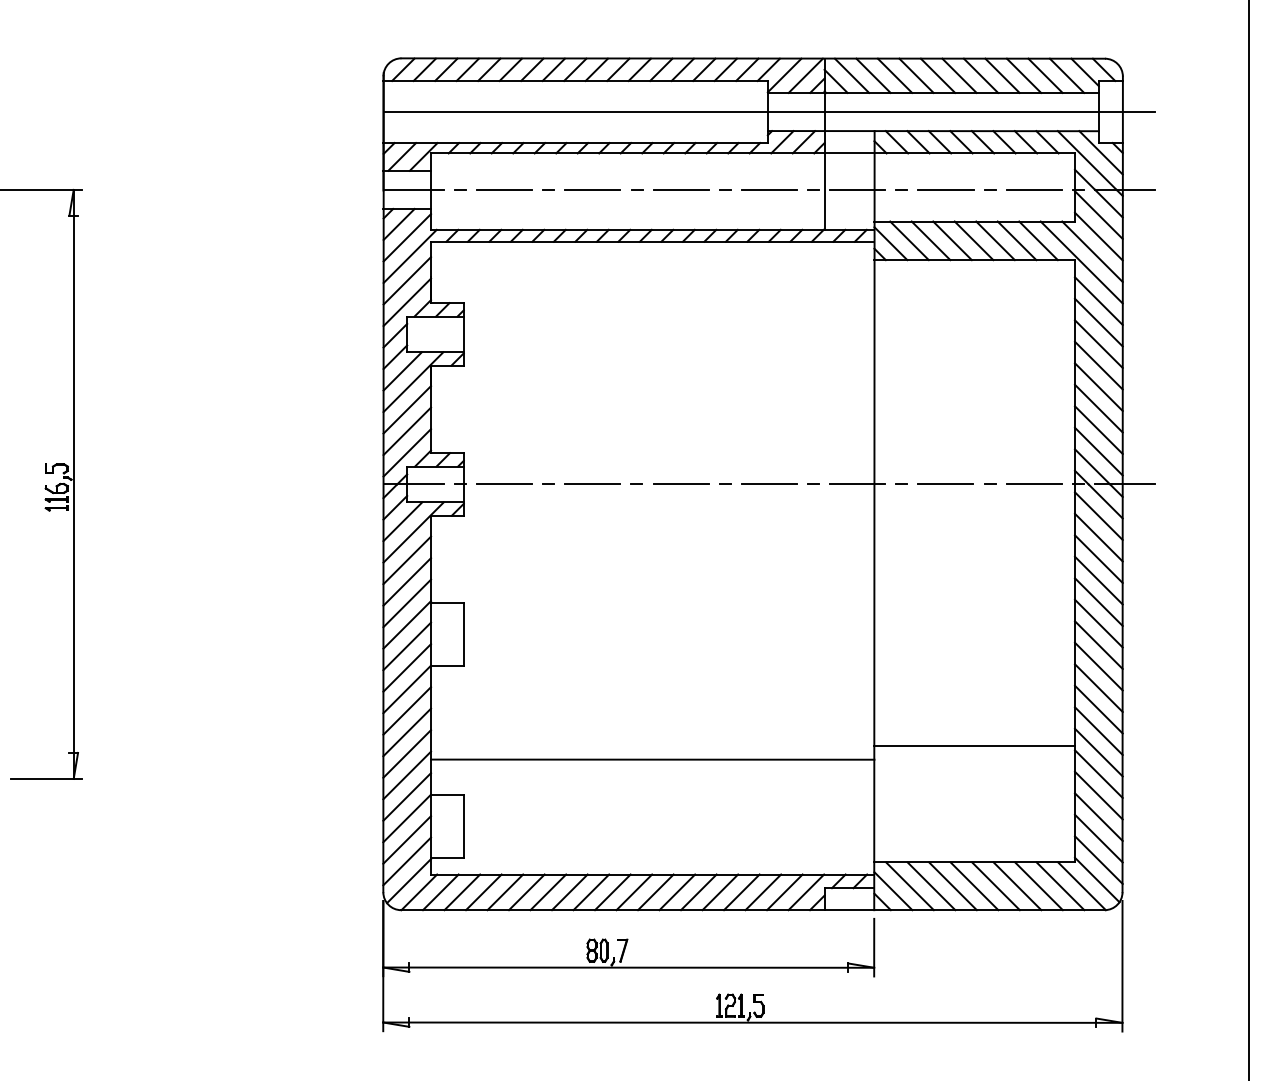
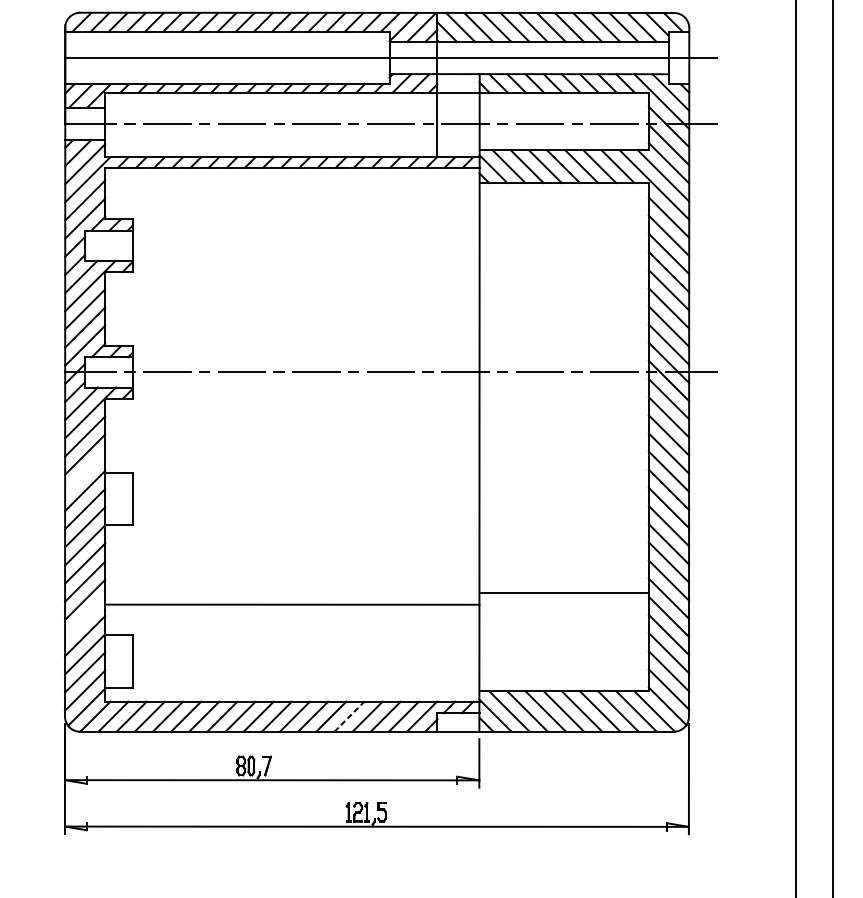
line: (407, 603) -> (85, 472), removed
line: (407, 775) -> (85, 618), removed
line: (720, 892) -> (349, 716), solid -> dashed

